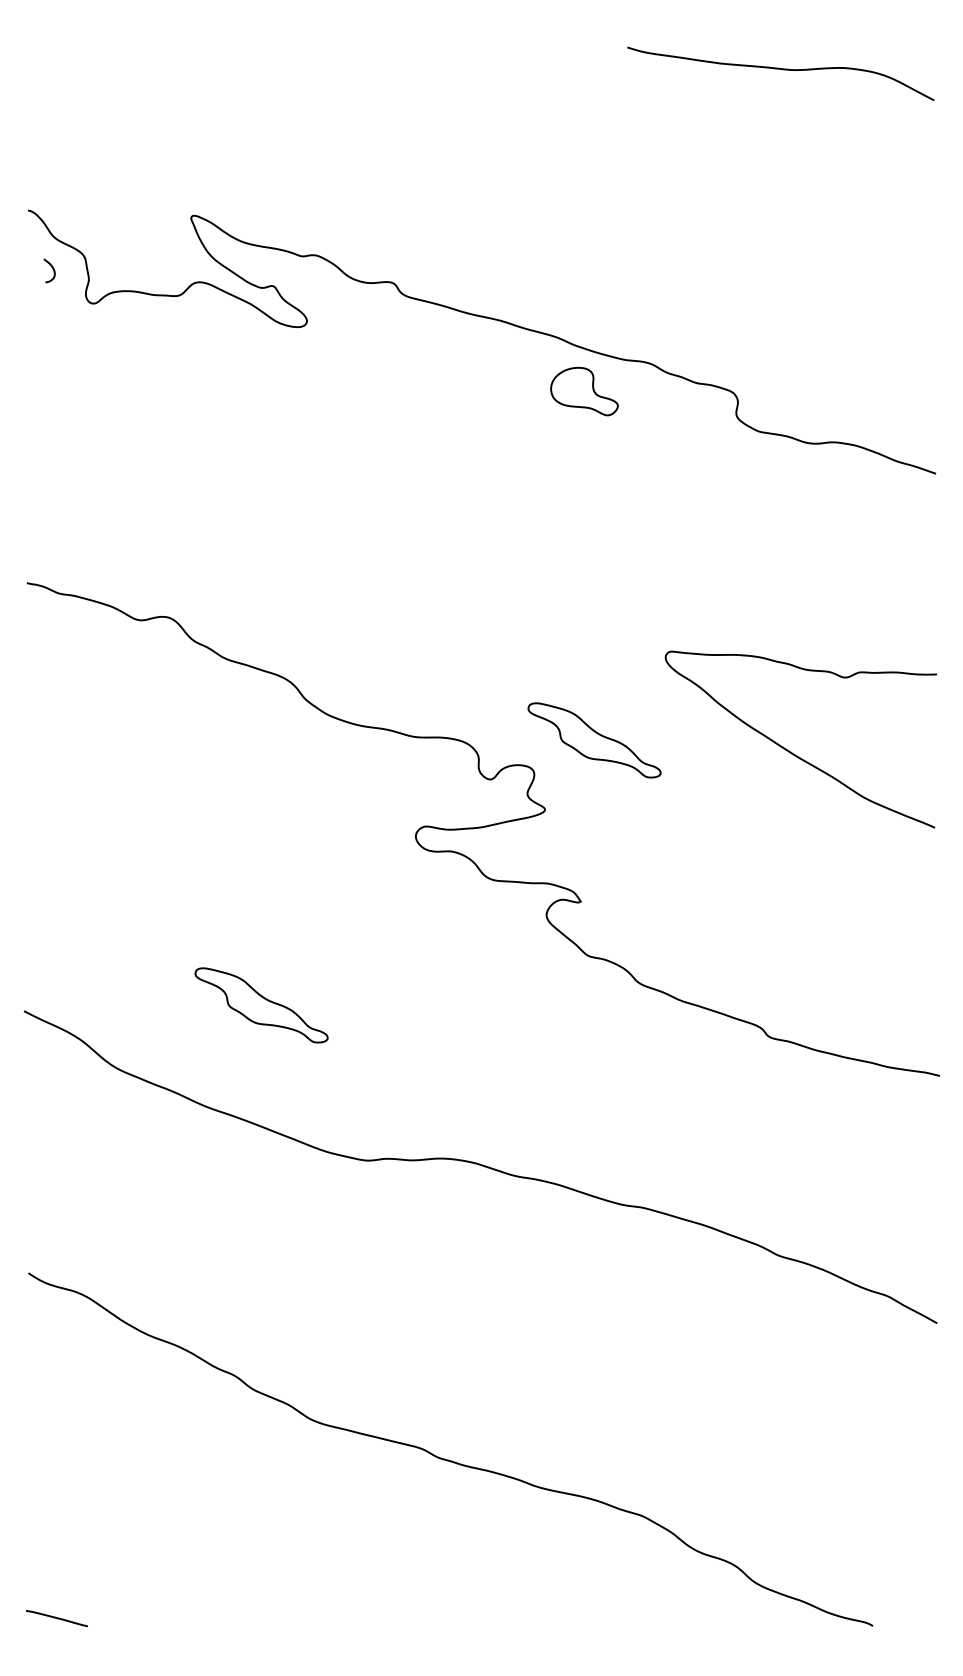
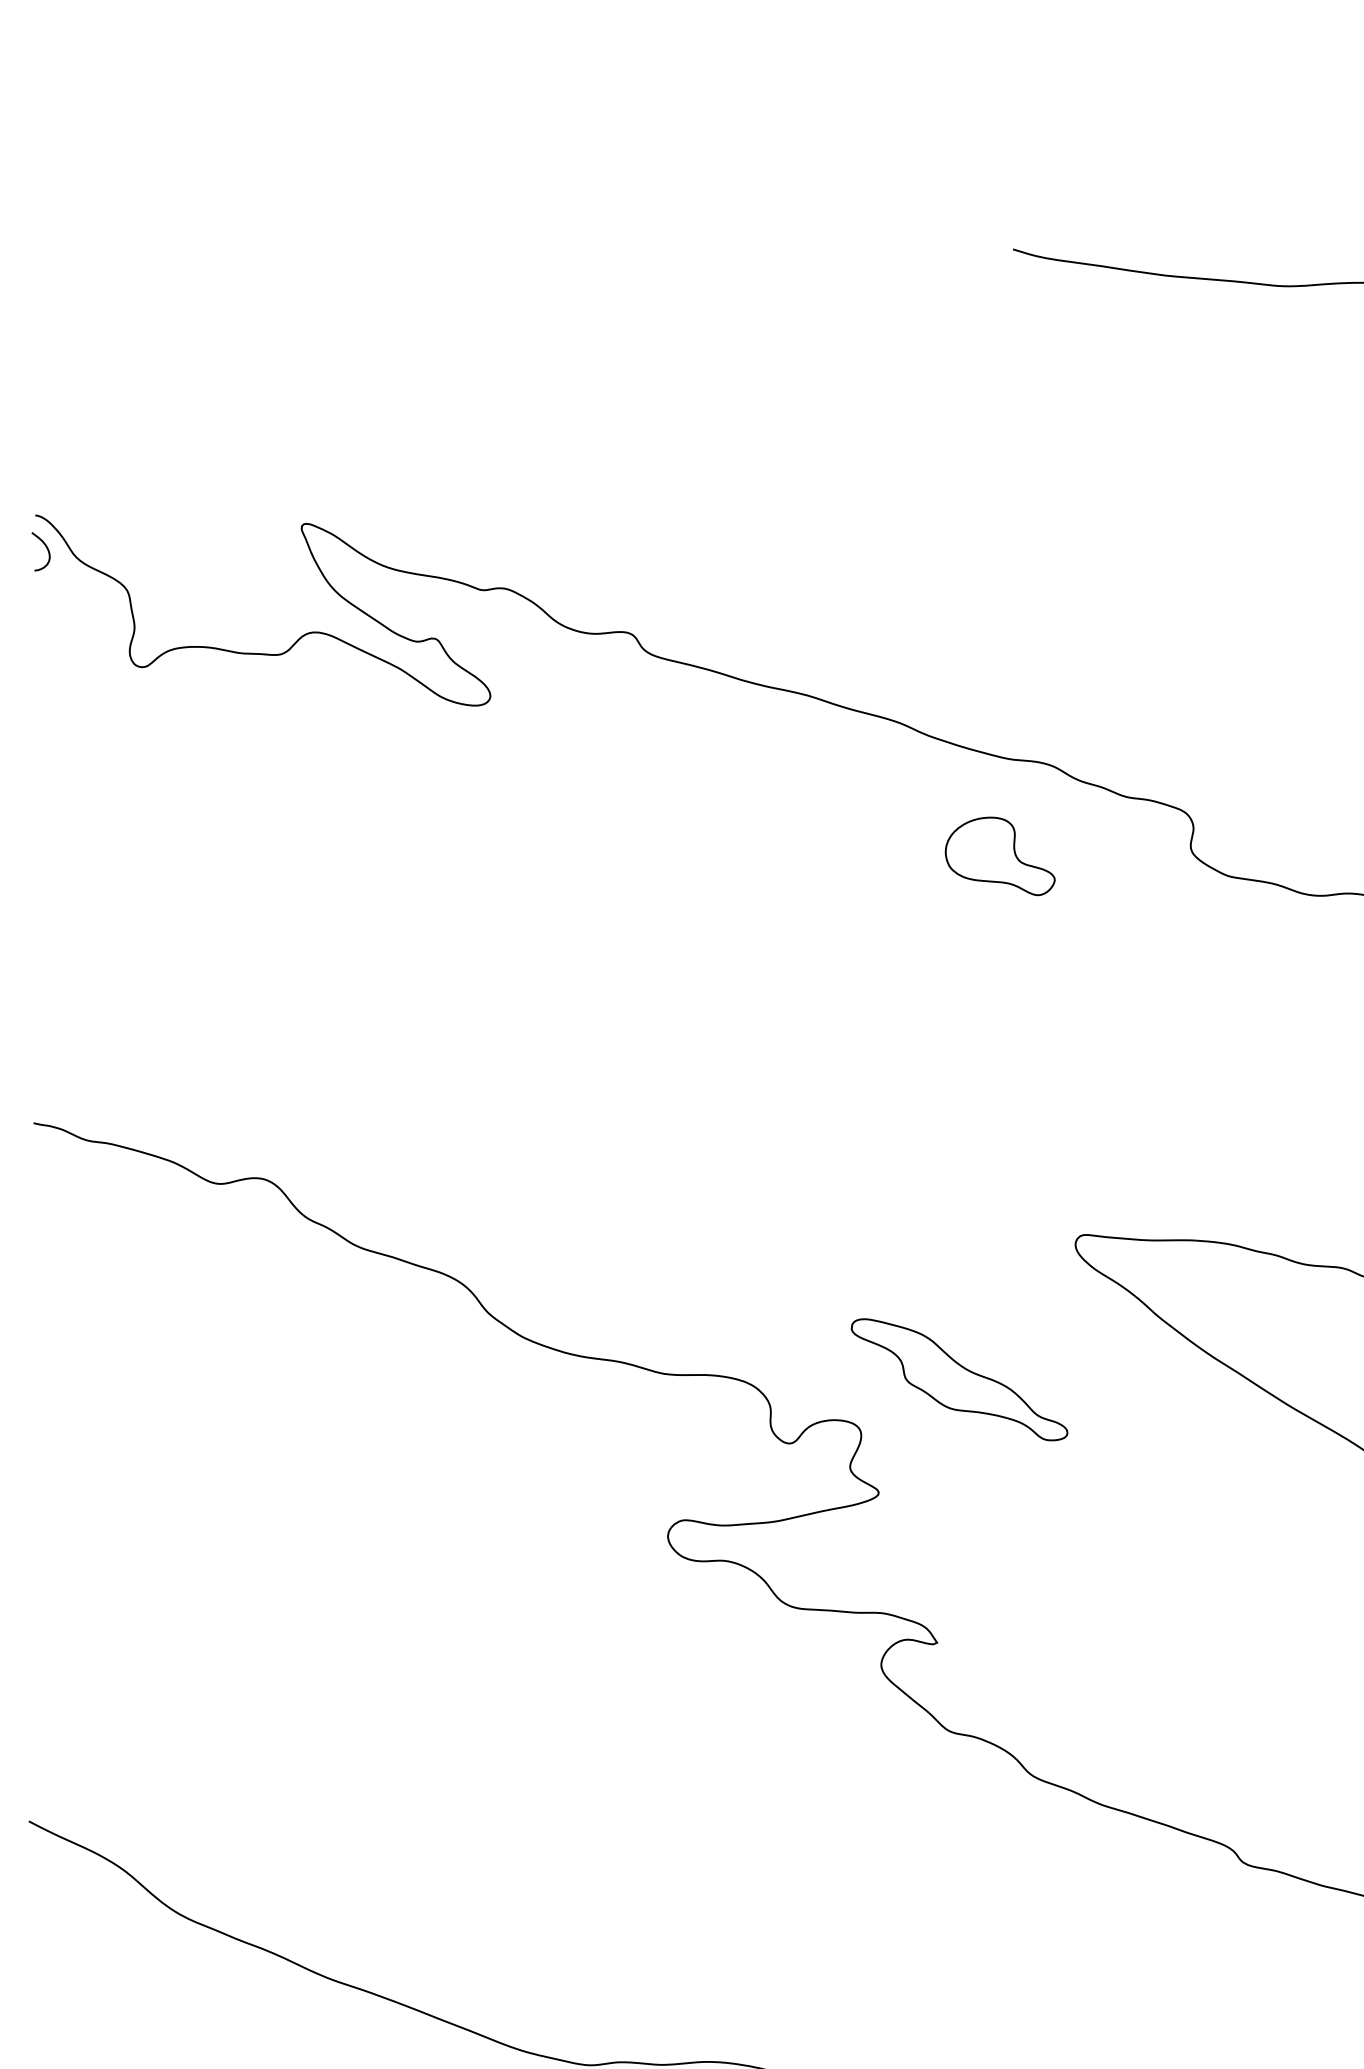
curve: (52, 269) -> (45, 549), moved
part: (584, 391) -> (1000, 856), moved
part: (261, 1005) -> (416, 1812), removed

